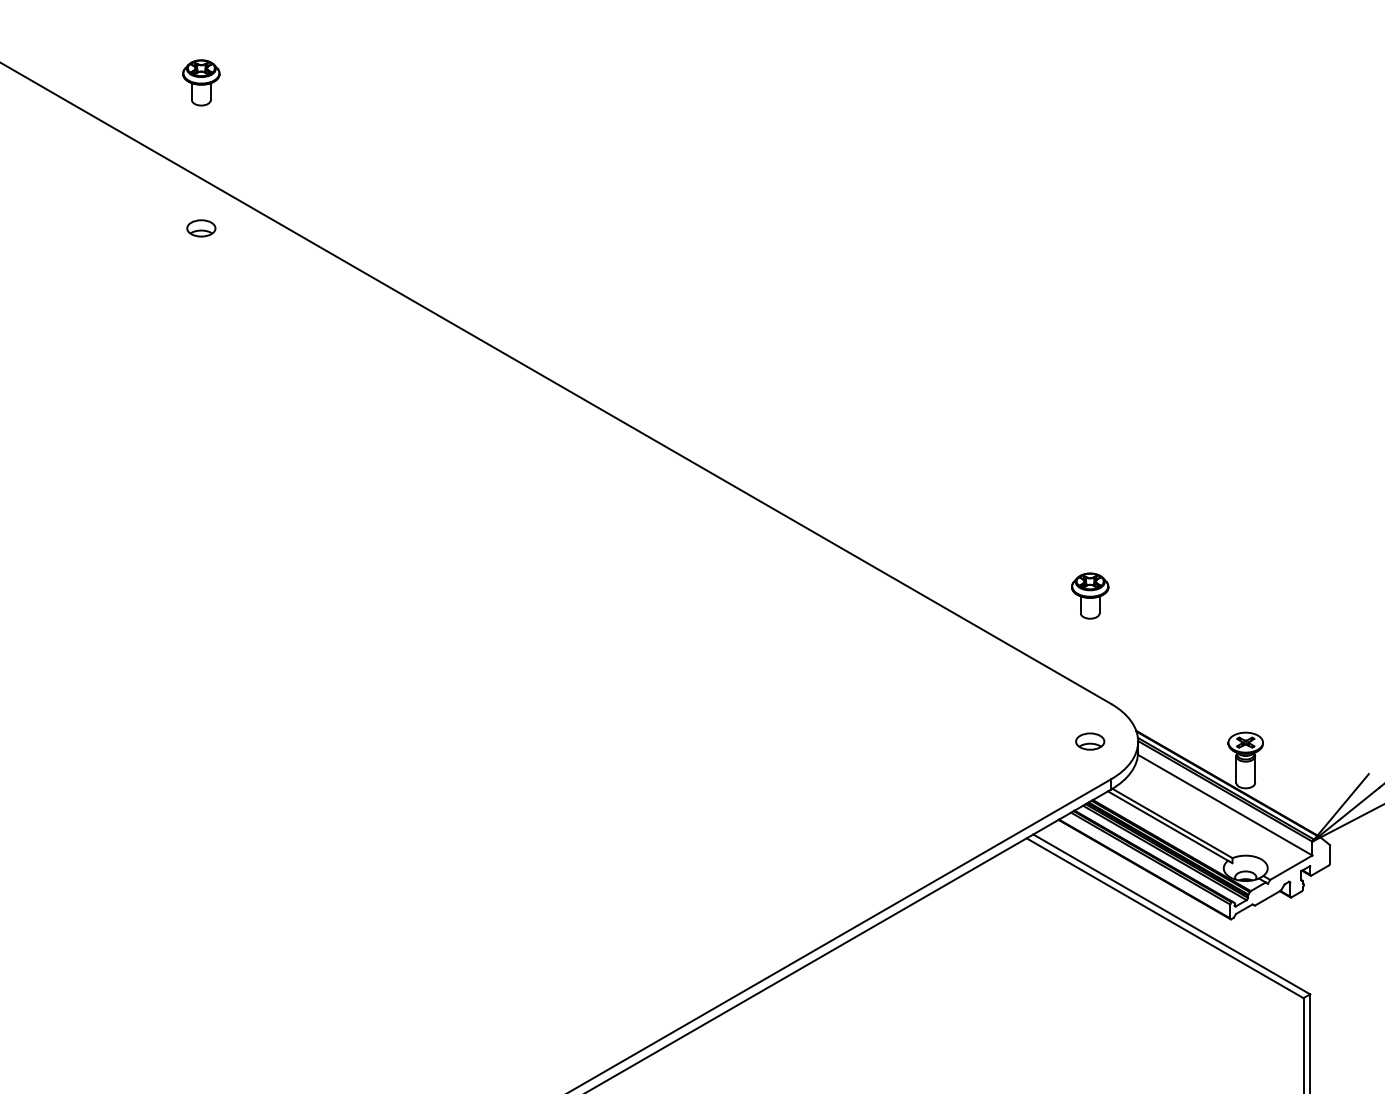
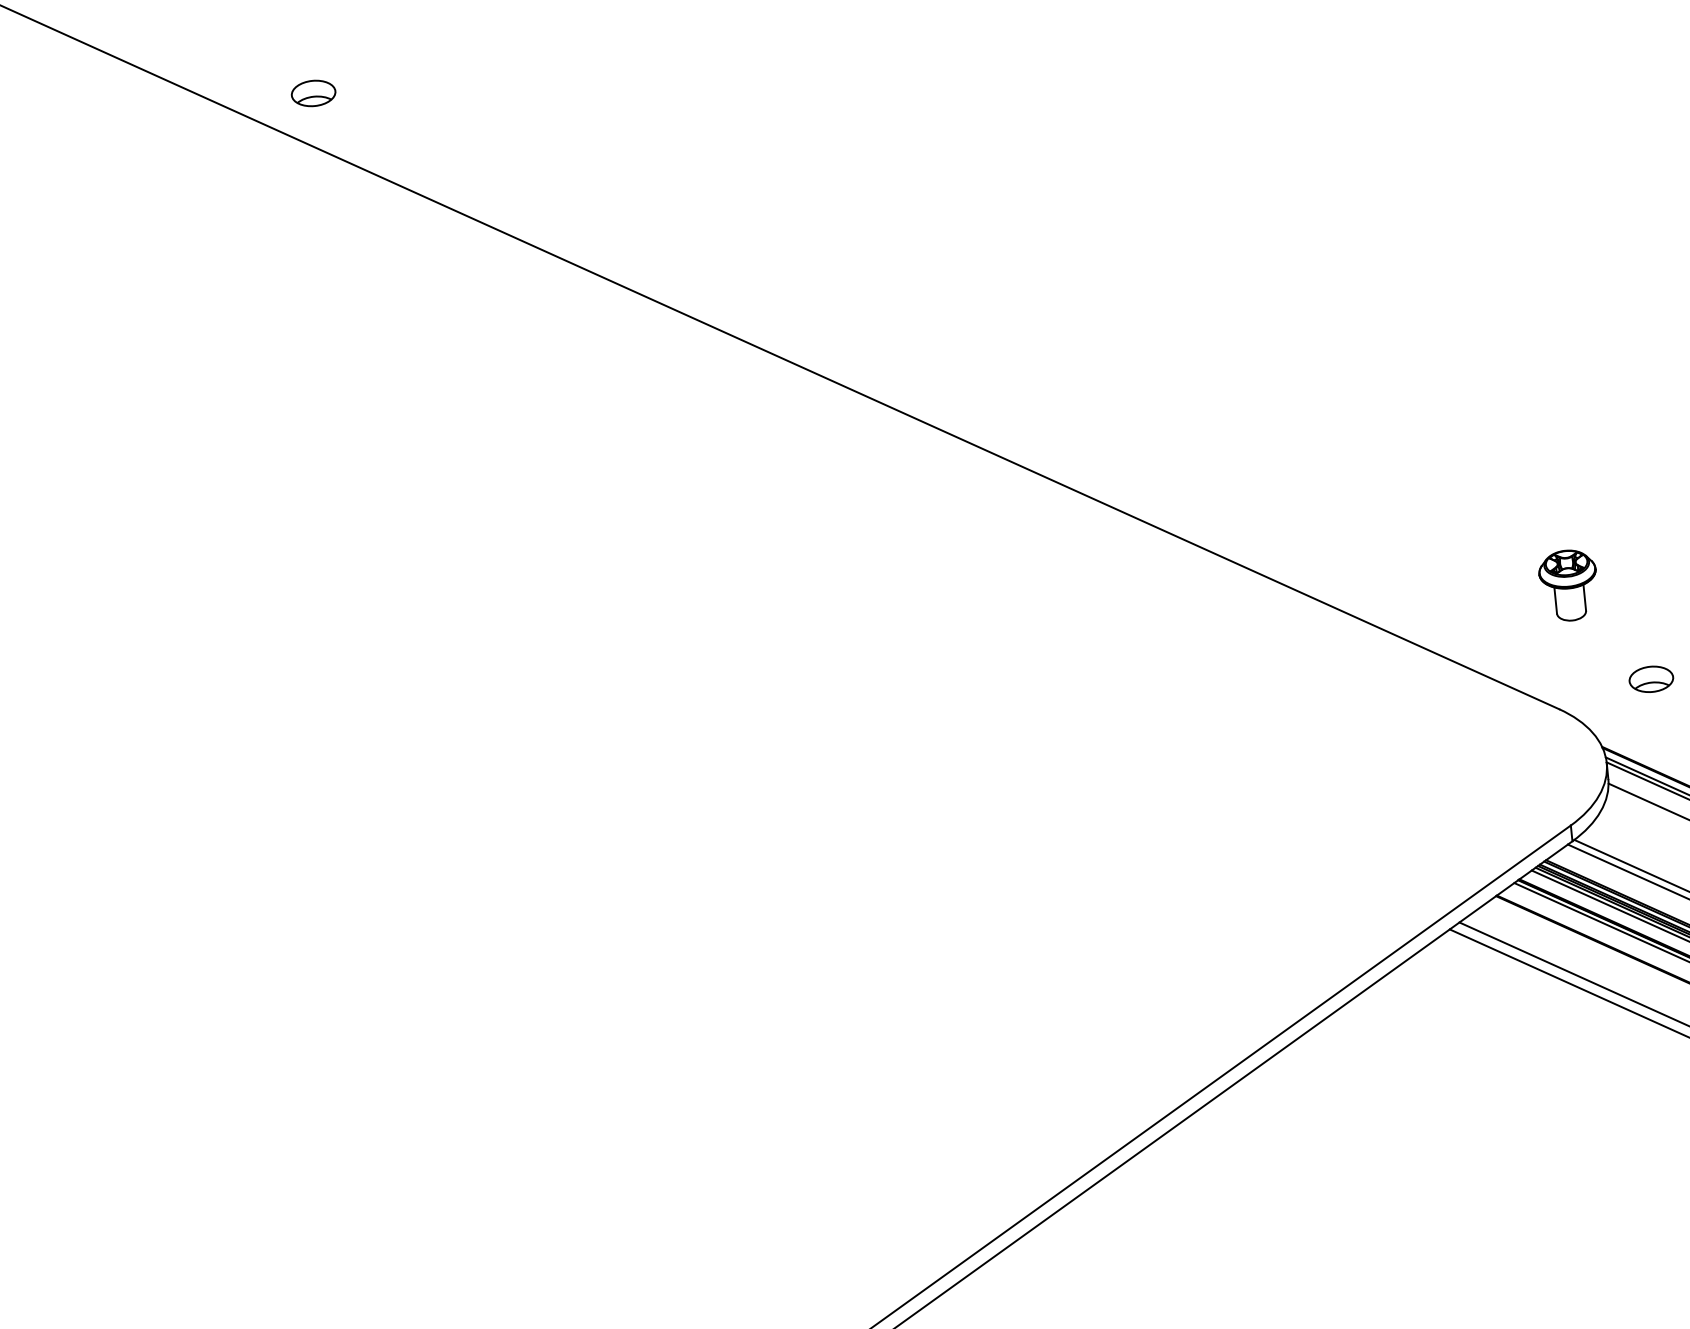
part: (201, 228) -> (313, 93), moved
part: (1090, 595) -> (1569, 584), moved
part: (1090, 741) -> (1651, 679), moved

